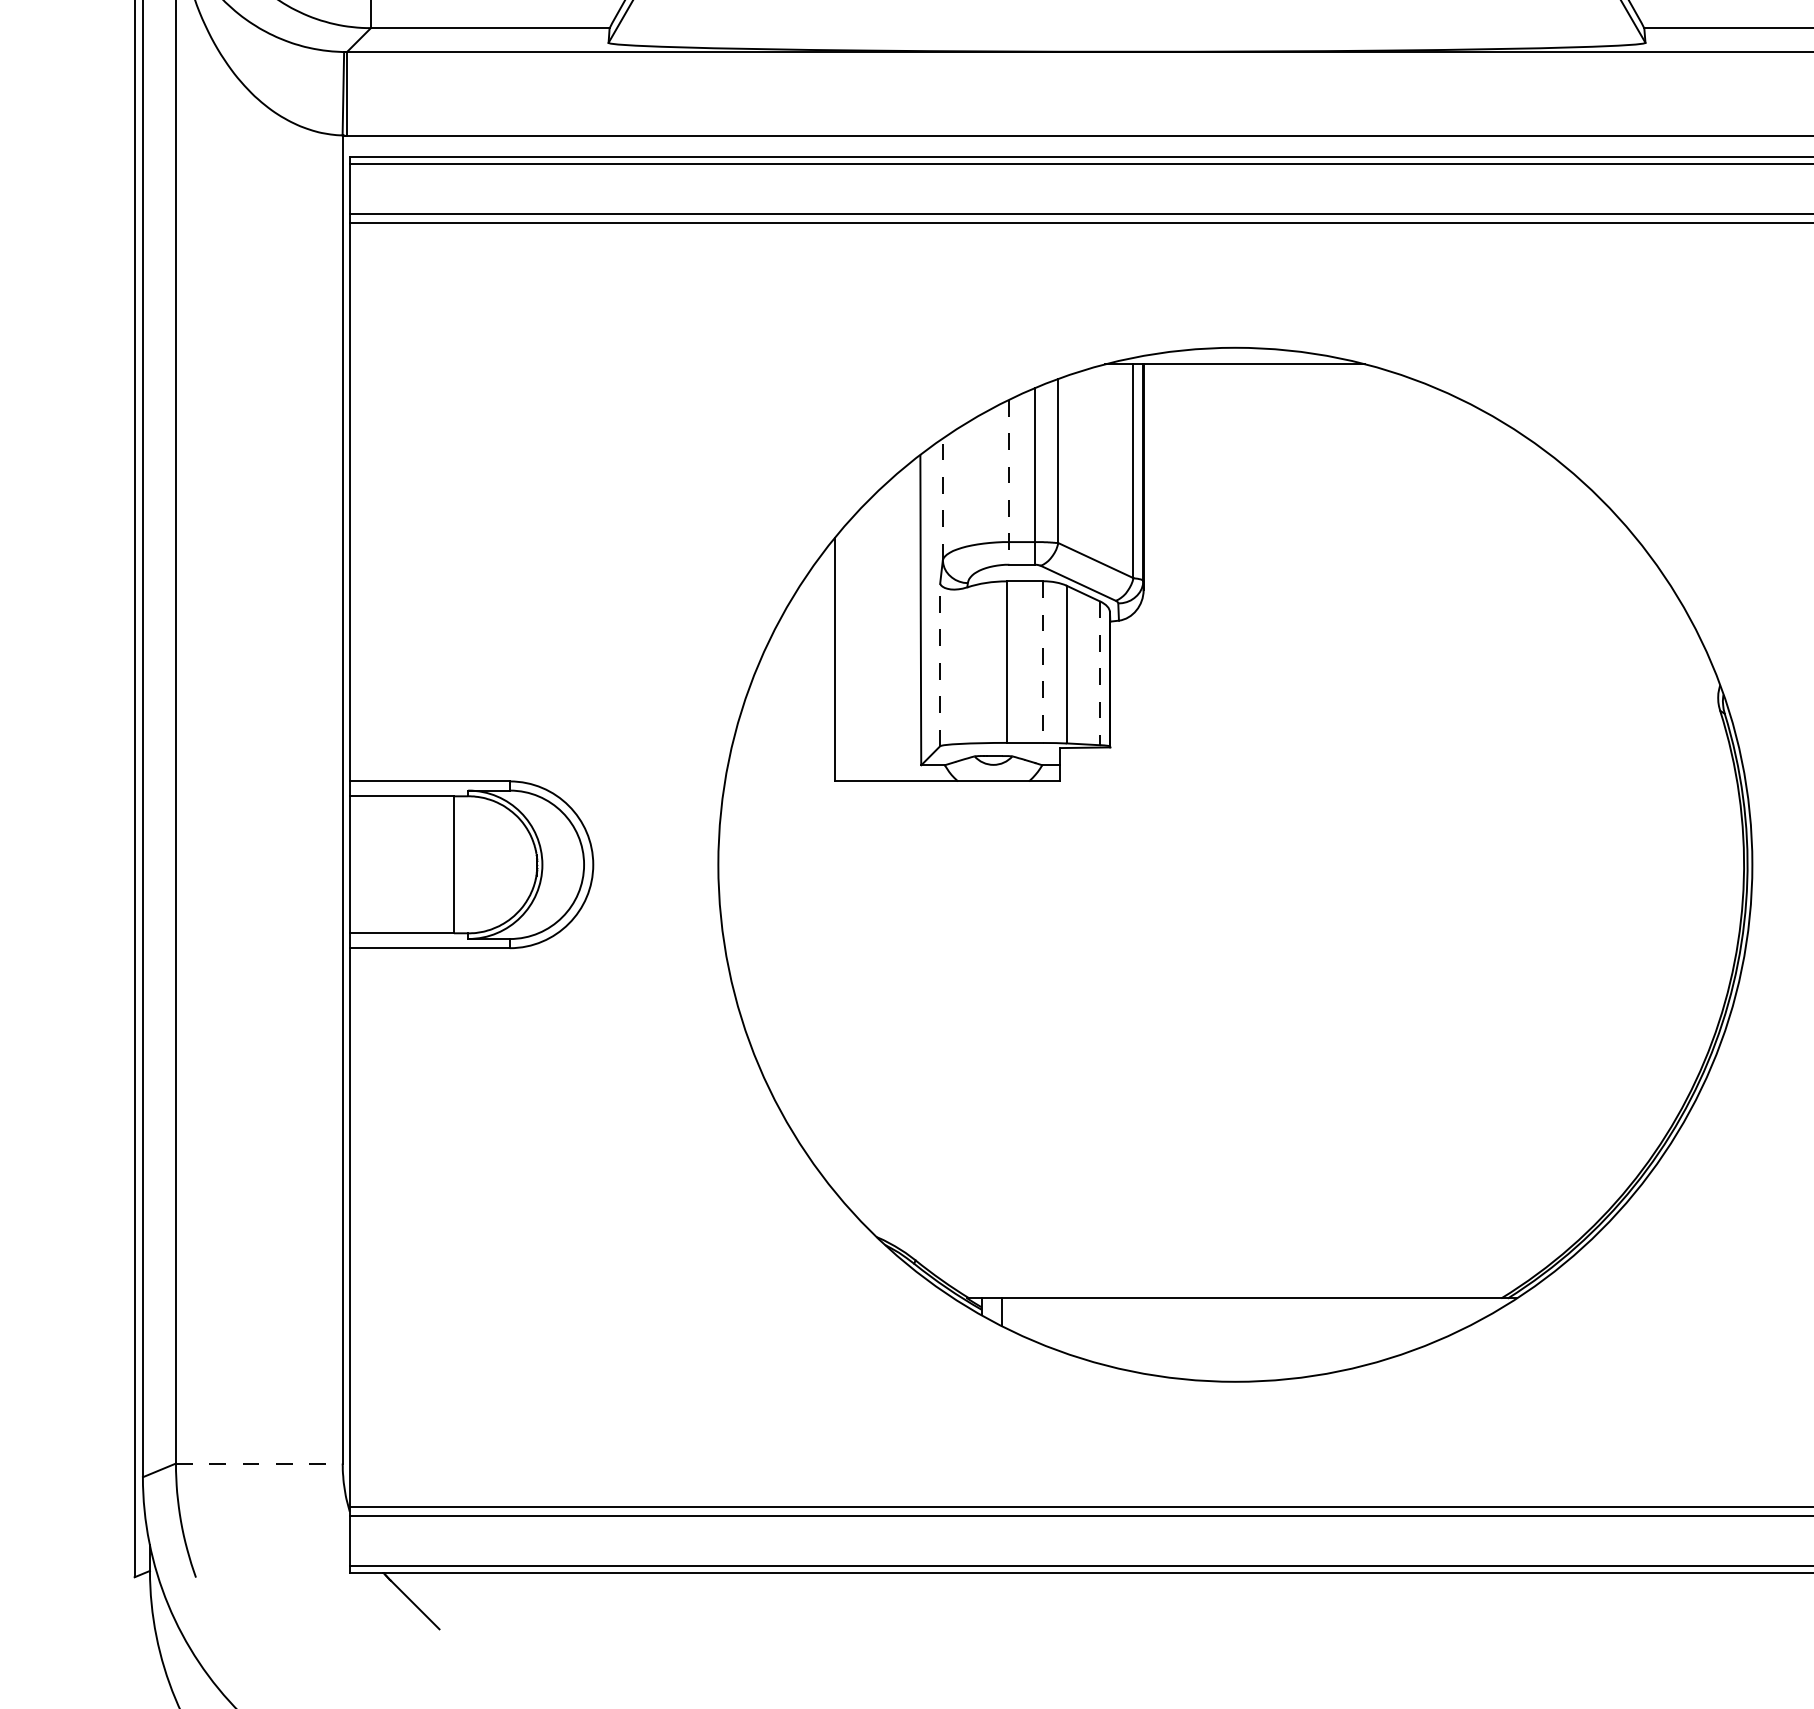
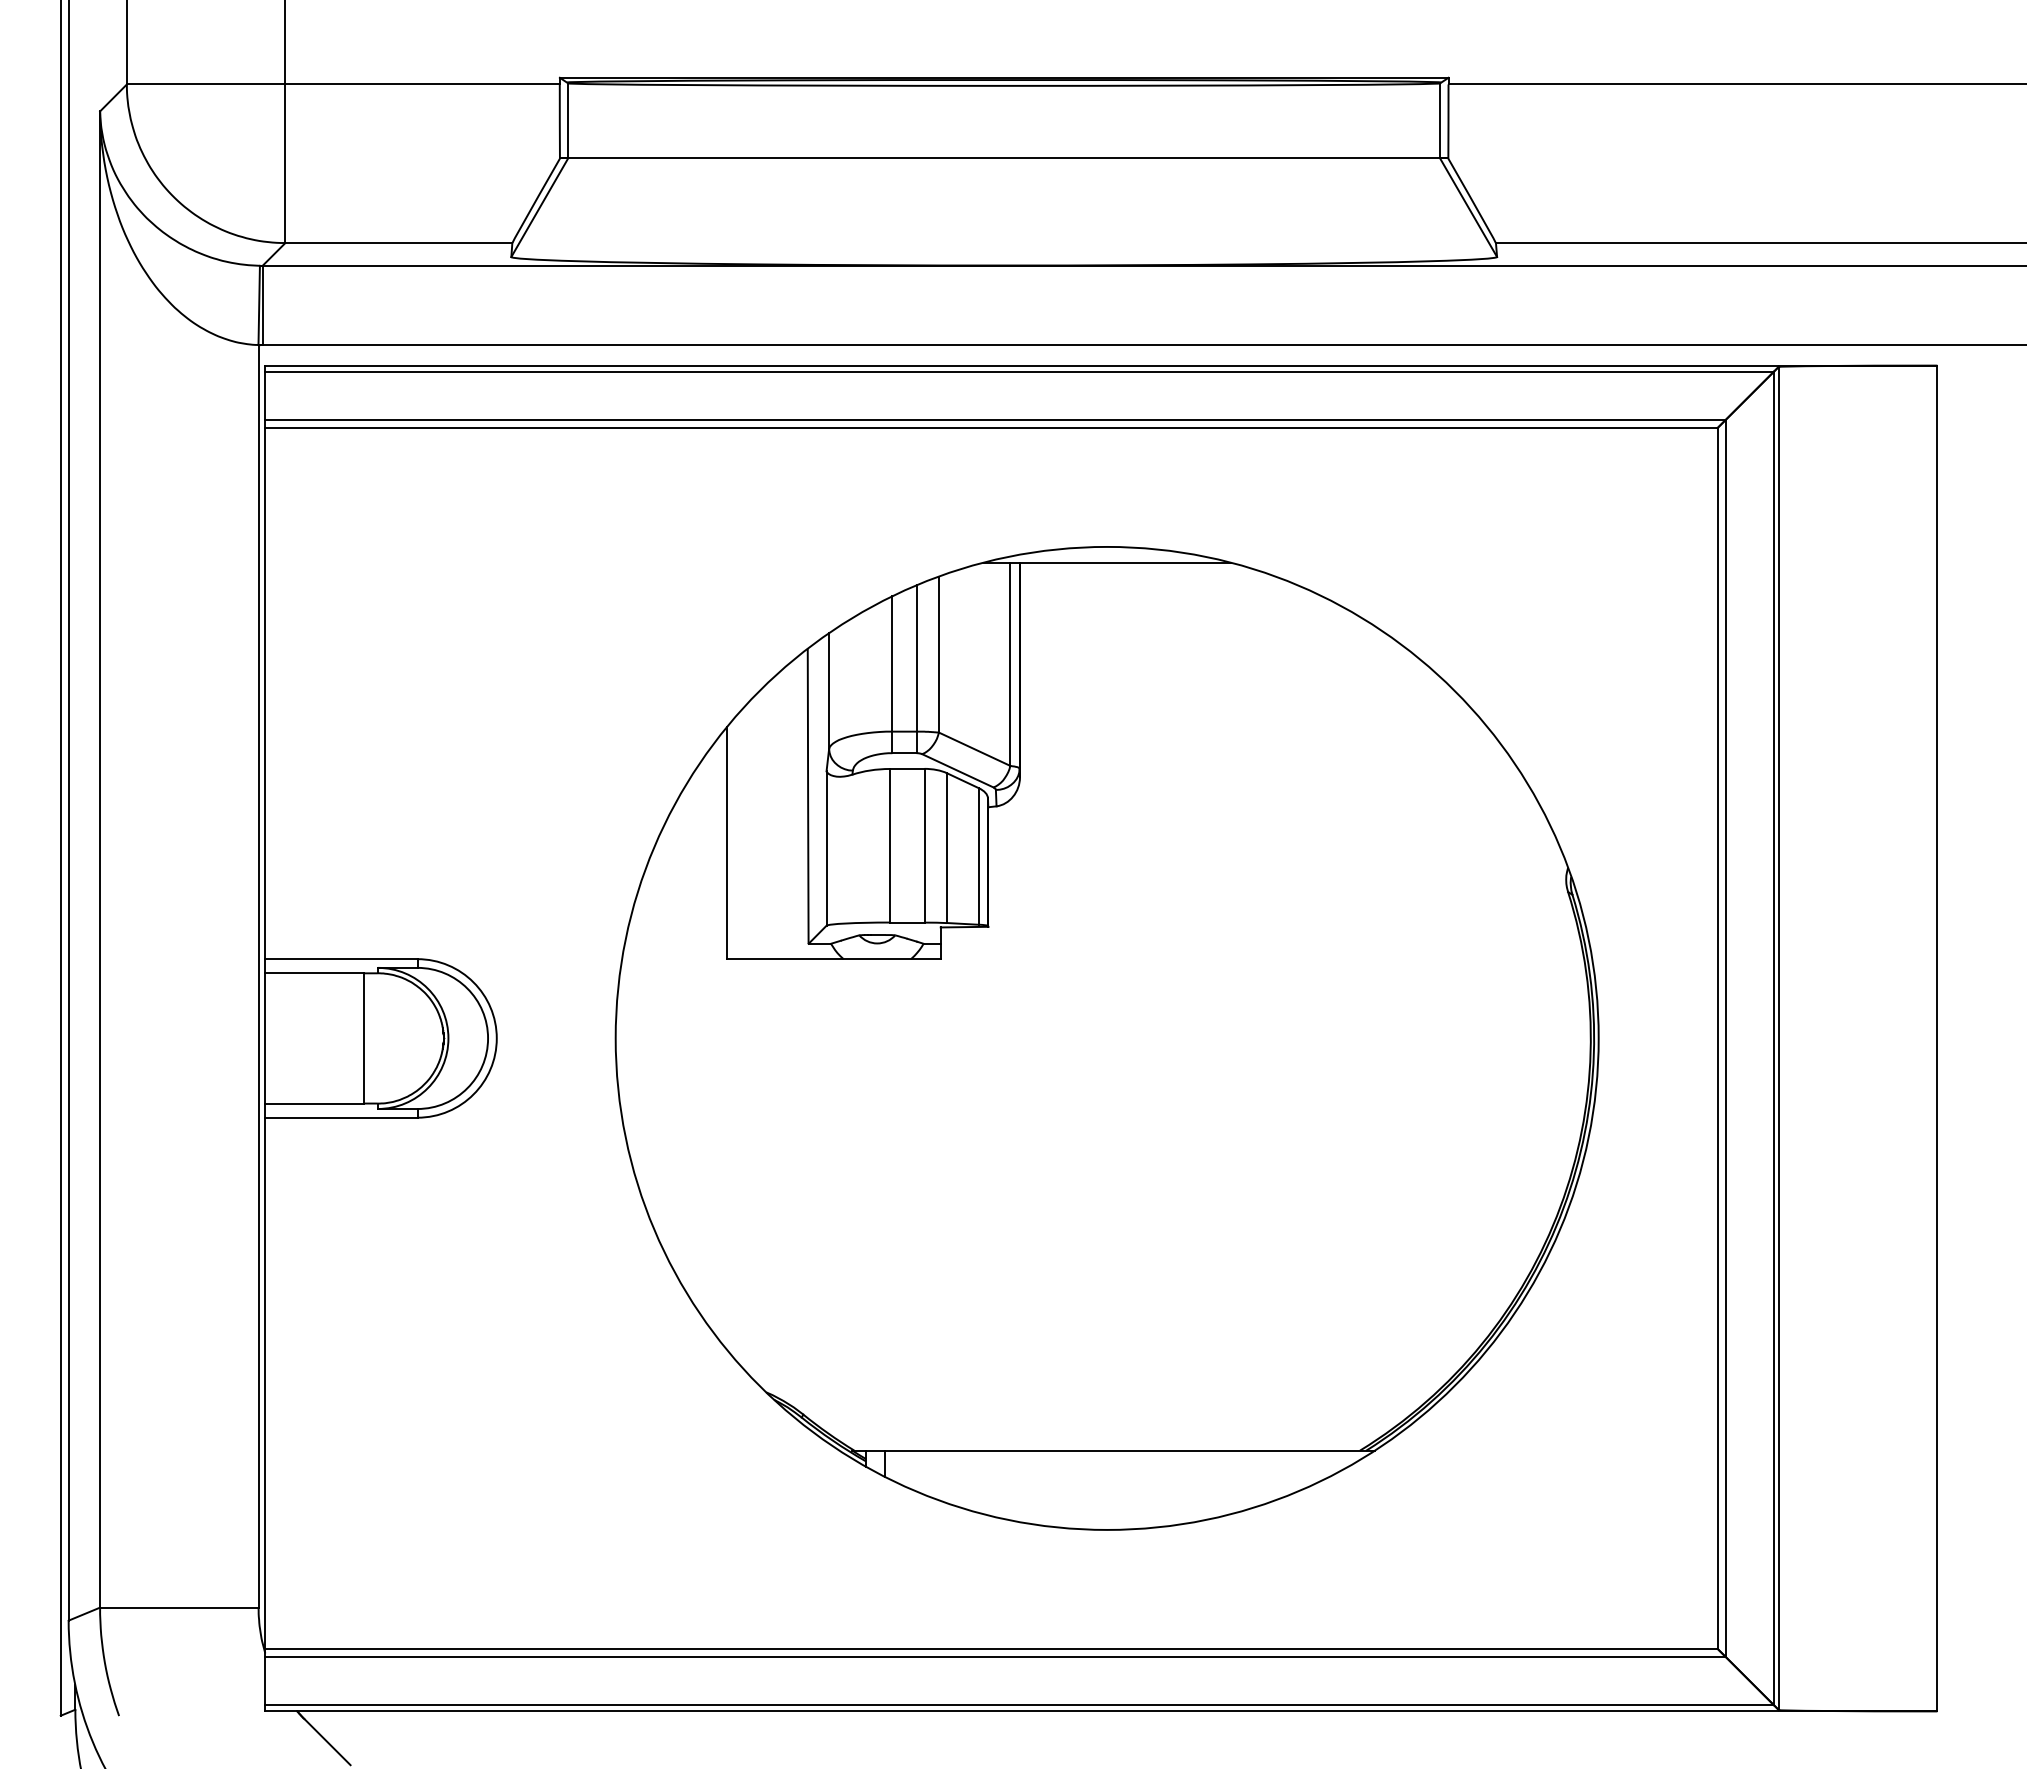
line: (1009, 483) -> (892, 675), dashed -> solid
line: (943, 499) -> (829, 691), dashed -> solid
line: (1043, 661) -> (924, 845), dashed -> solid
line: (940, 665) -> (826, 848), dashed -> solid
line: (1099, 673) -> (978, 856), dashed -> solid
line: (259, 1463) -> (179, 1607), dashed -> solid

